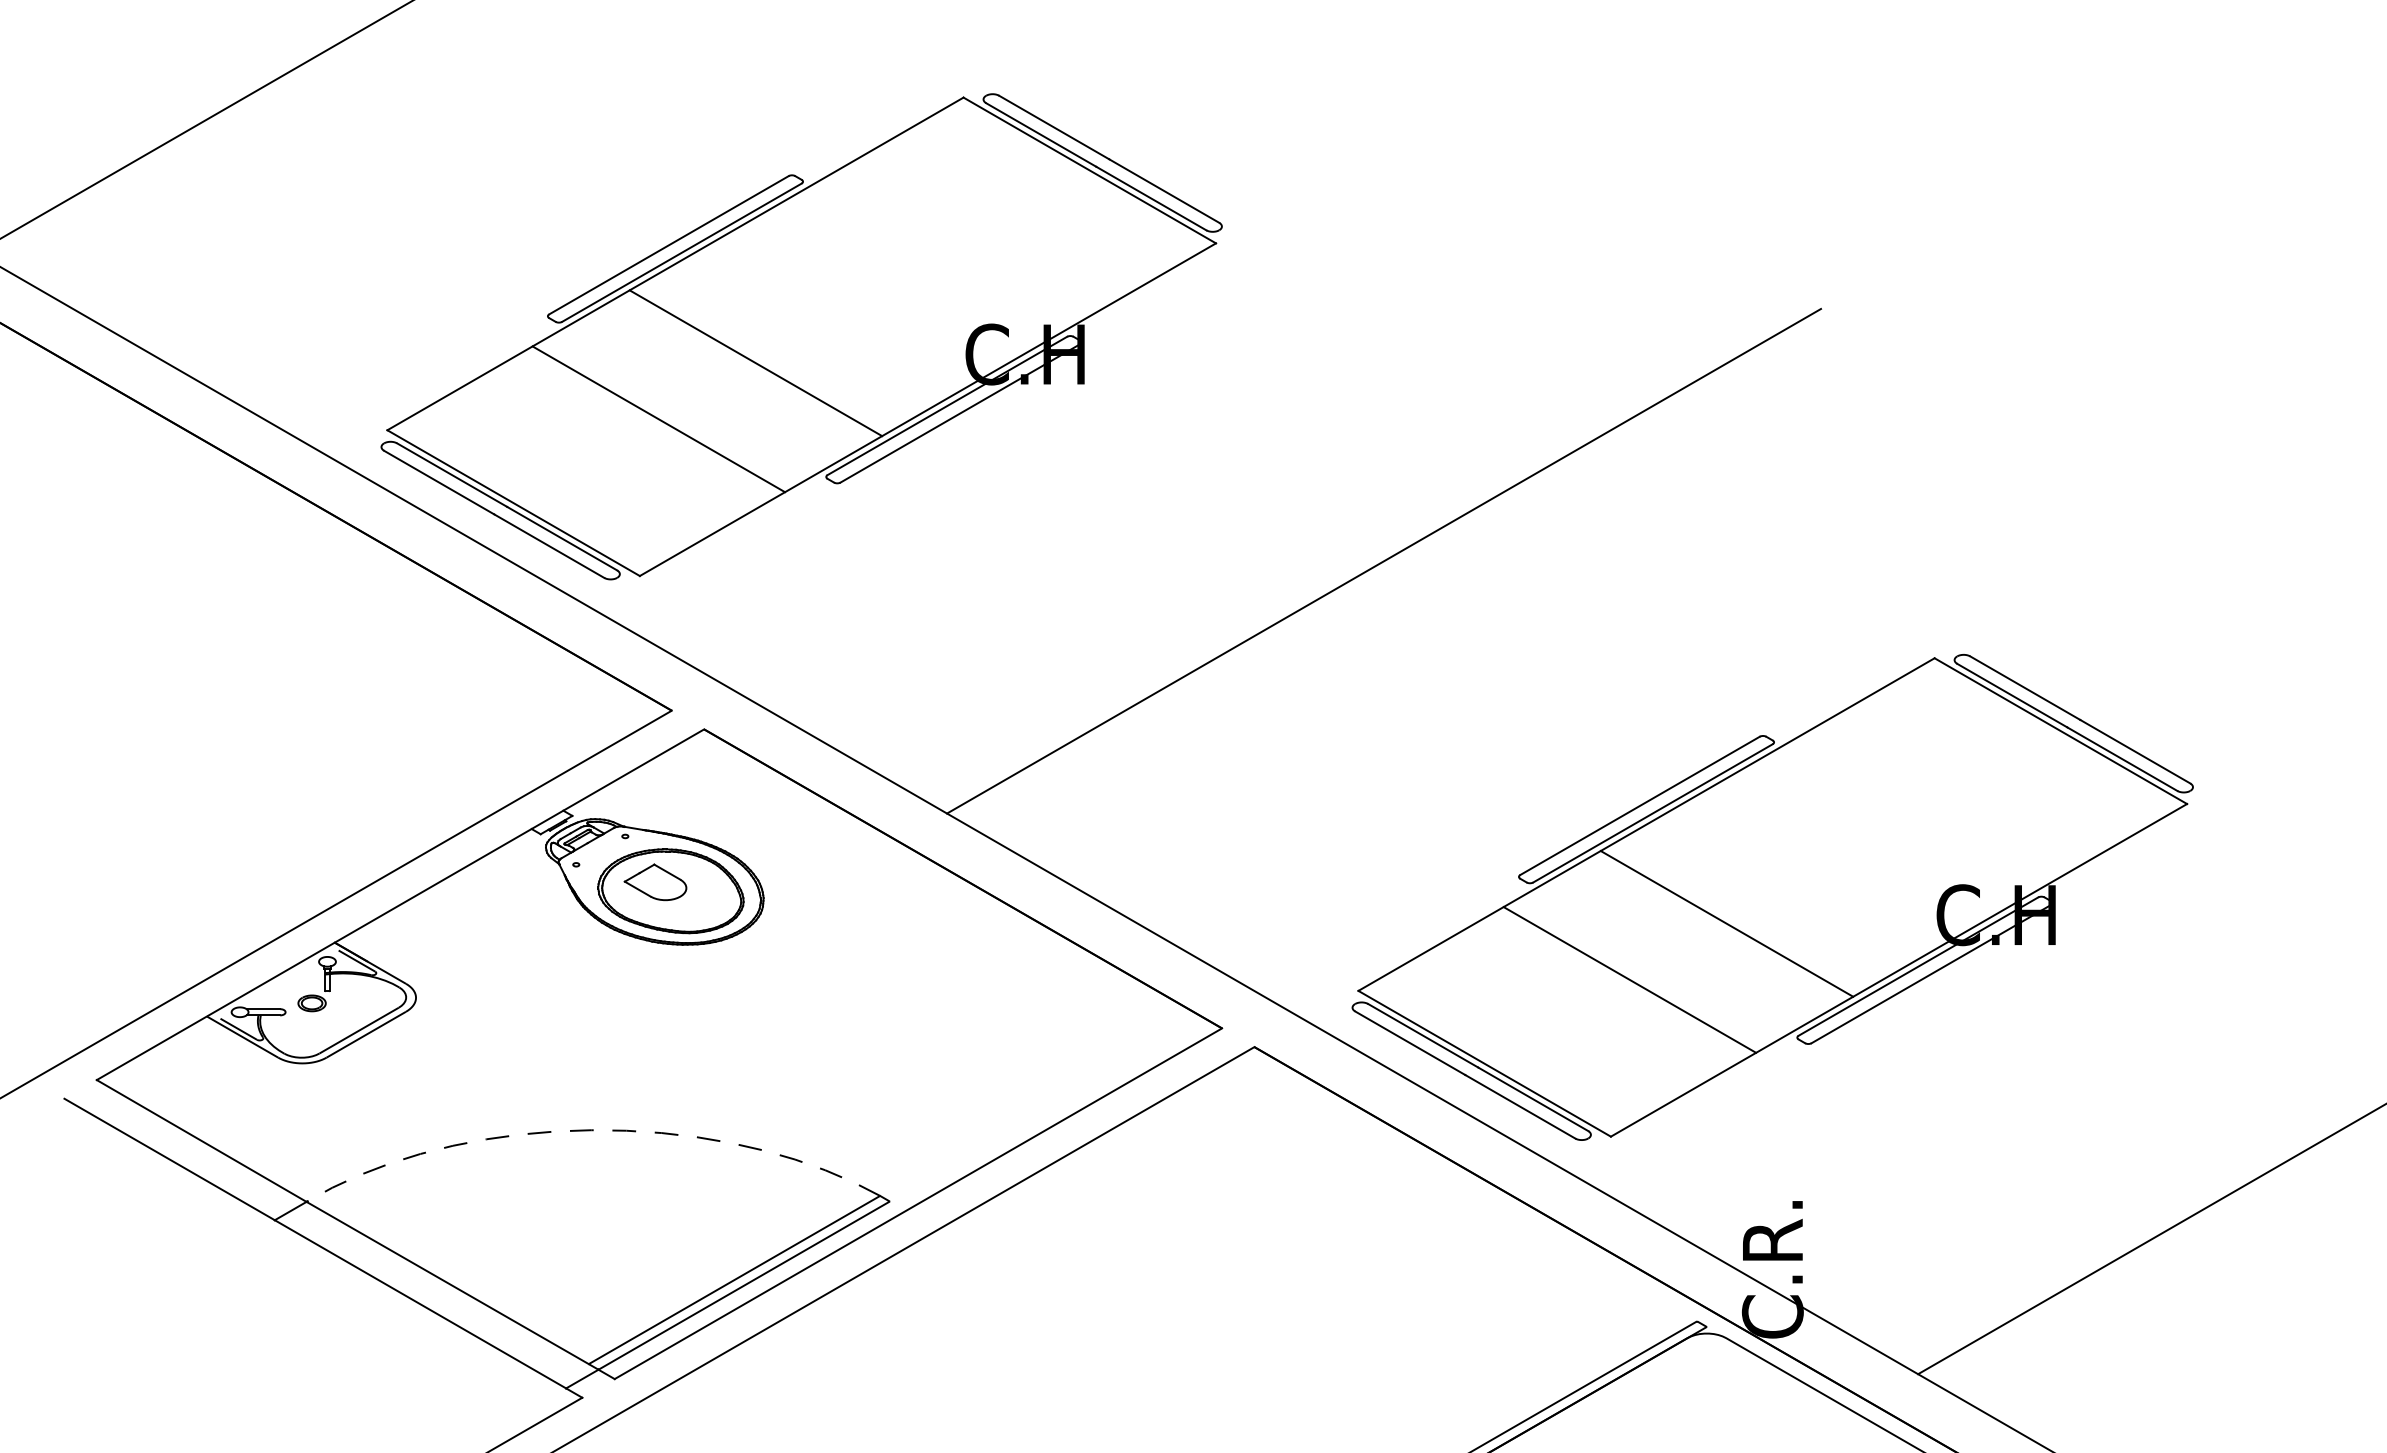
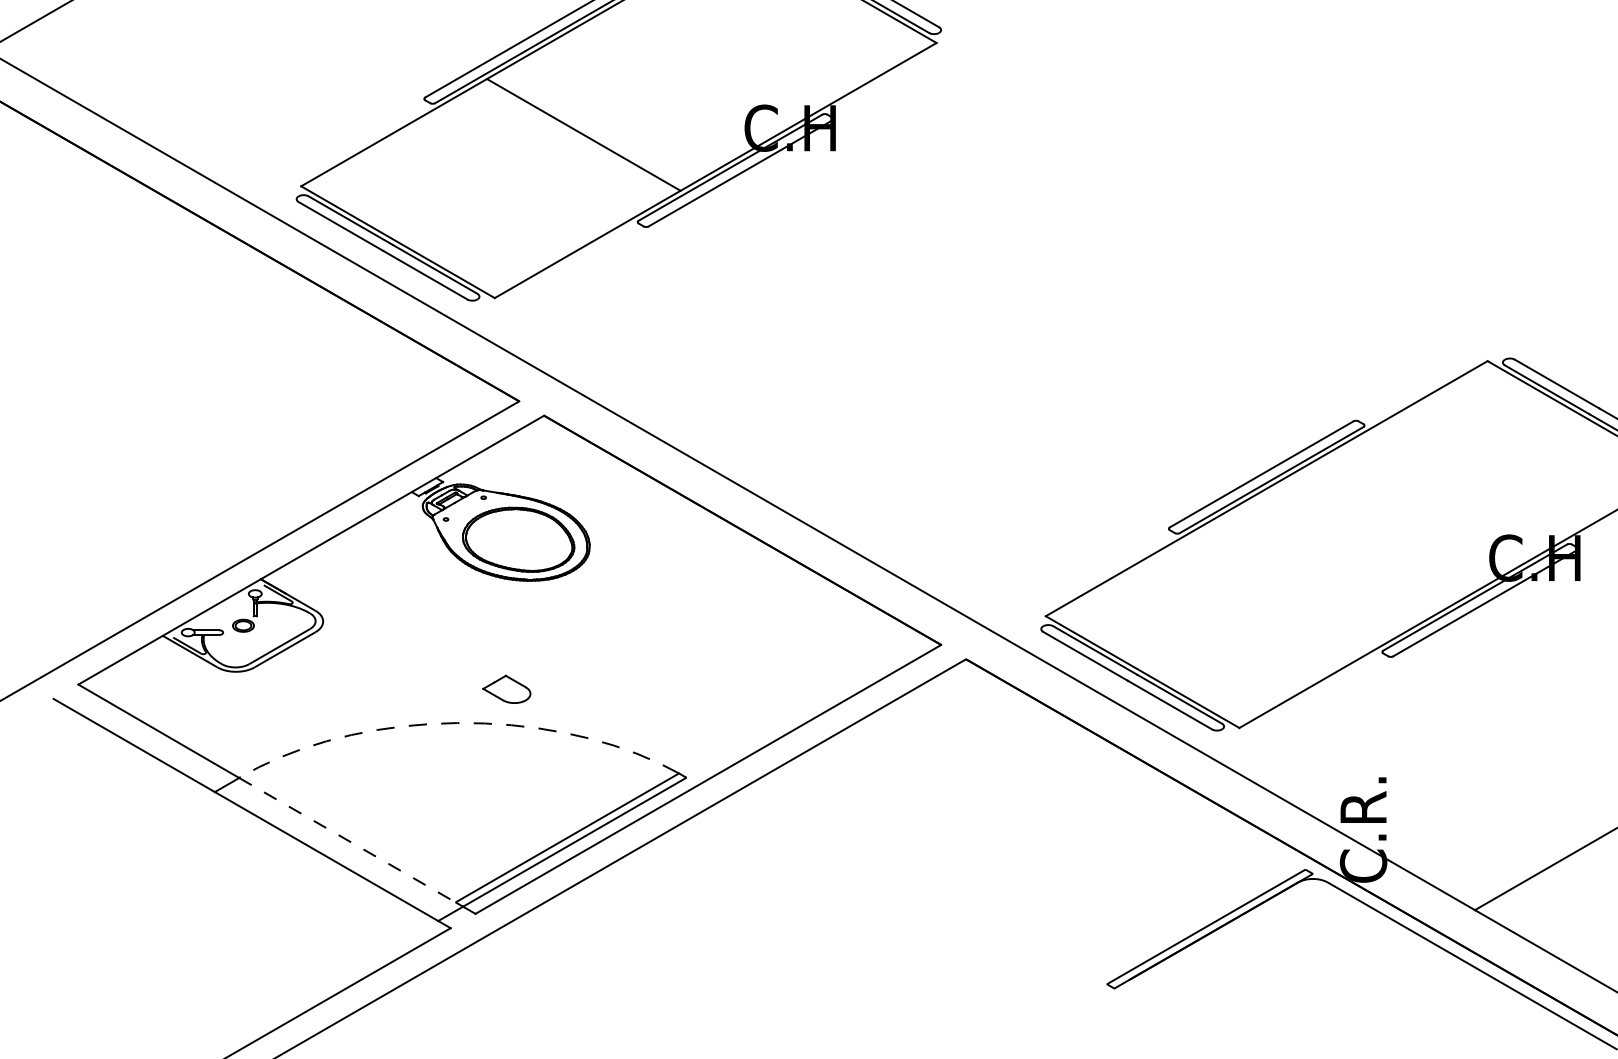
line: (658, 419) -> (509, 178), removed
line: (1384, 560) -> (1065, 286), removed
part: (655, 882) -> (506, 689), moved
line: (1726, 923) -> (1328, 564), removed
line: (1629, 979) -> (1253, 607), removed
line: (447, 1283) -> (347, 840), solid -> dashed

